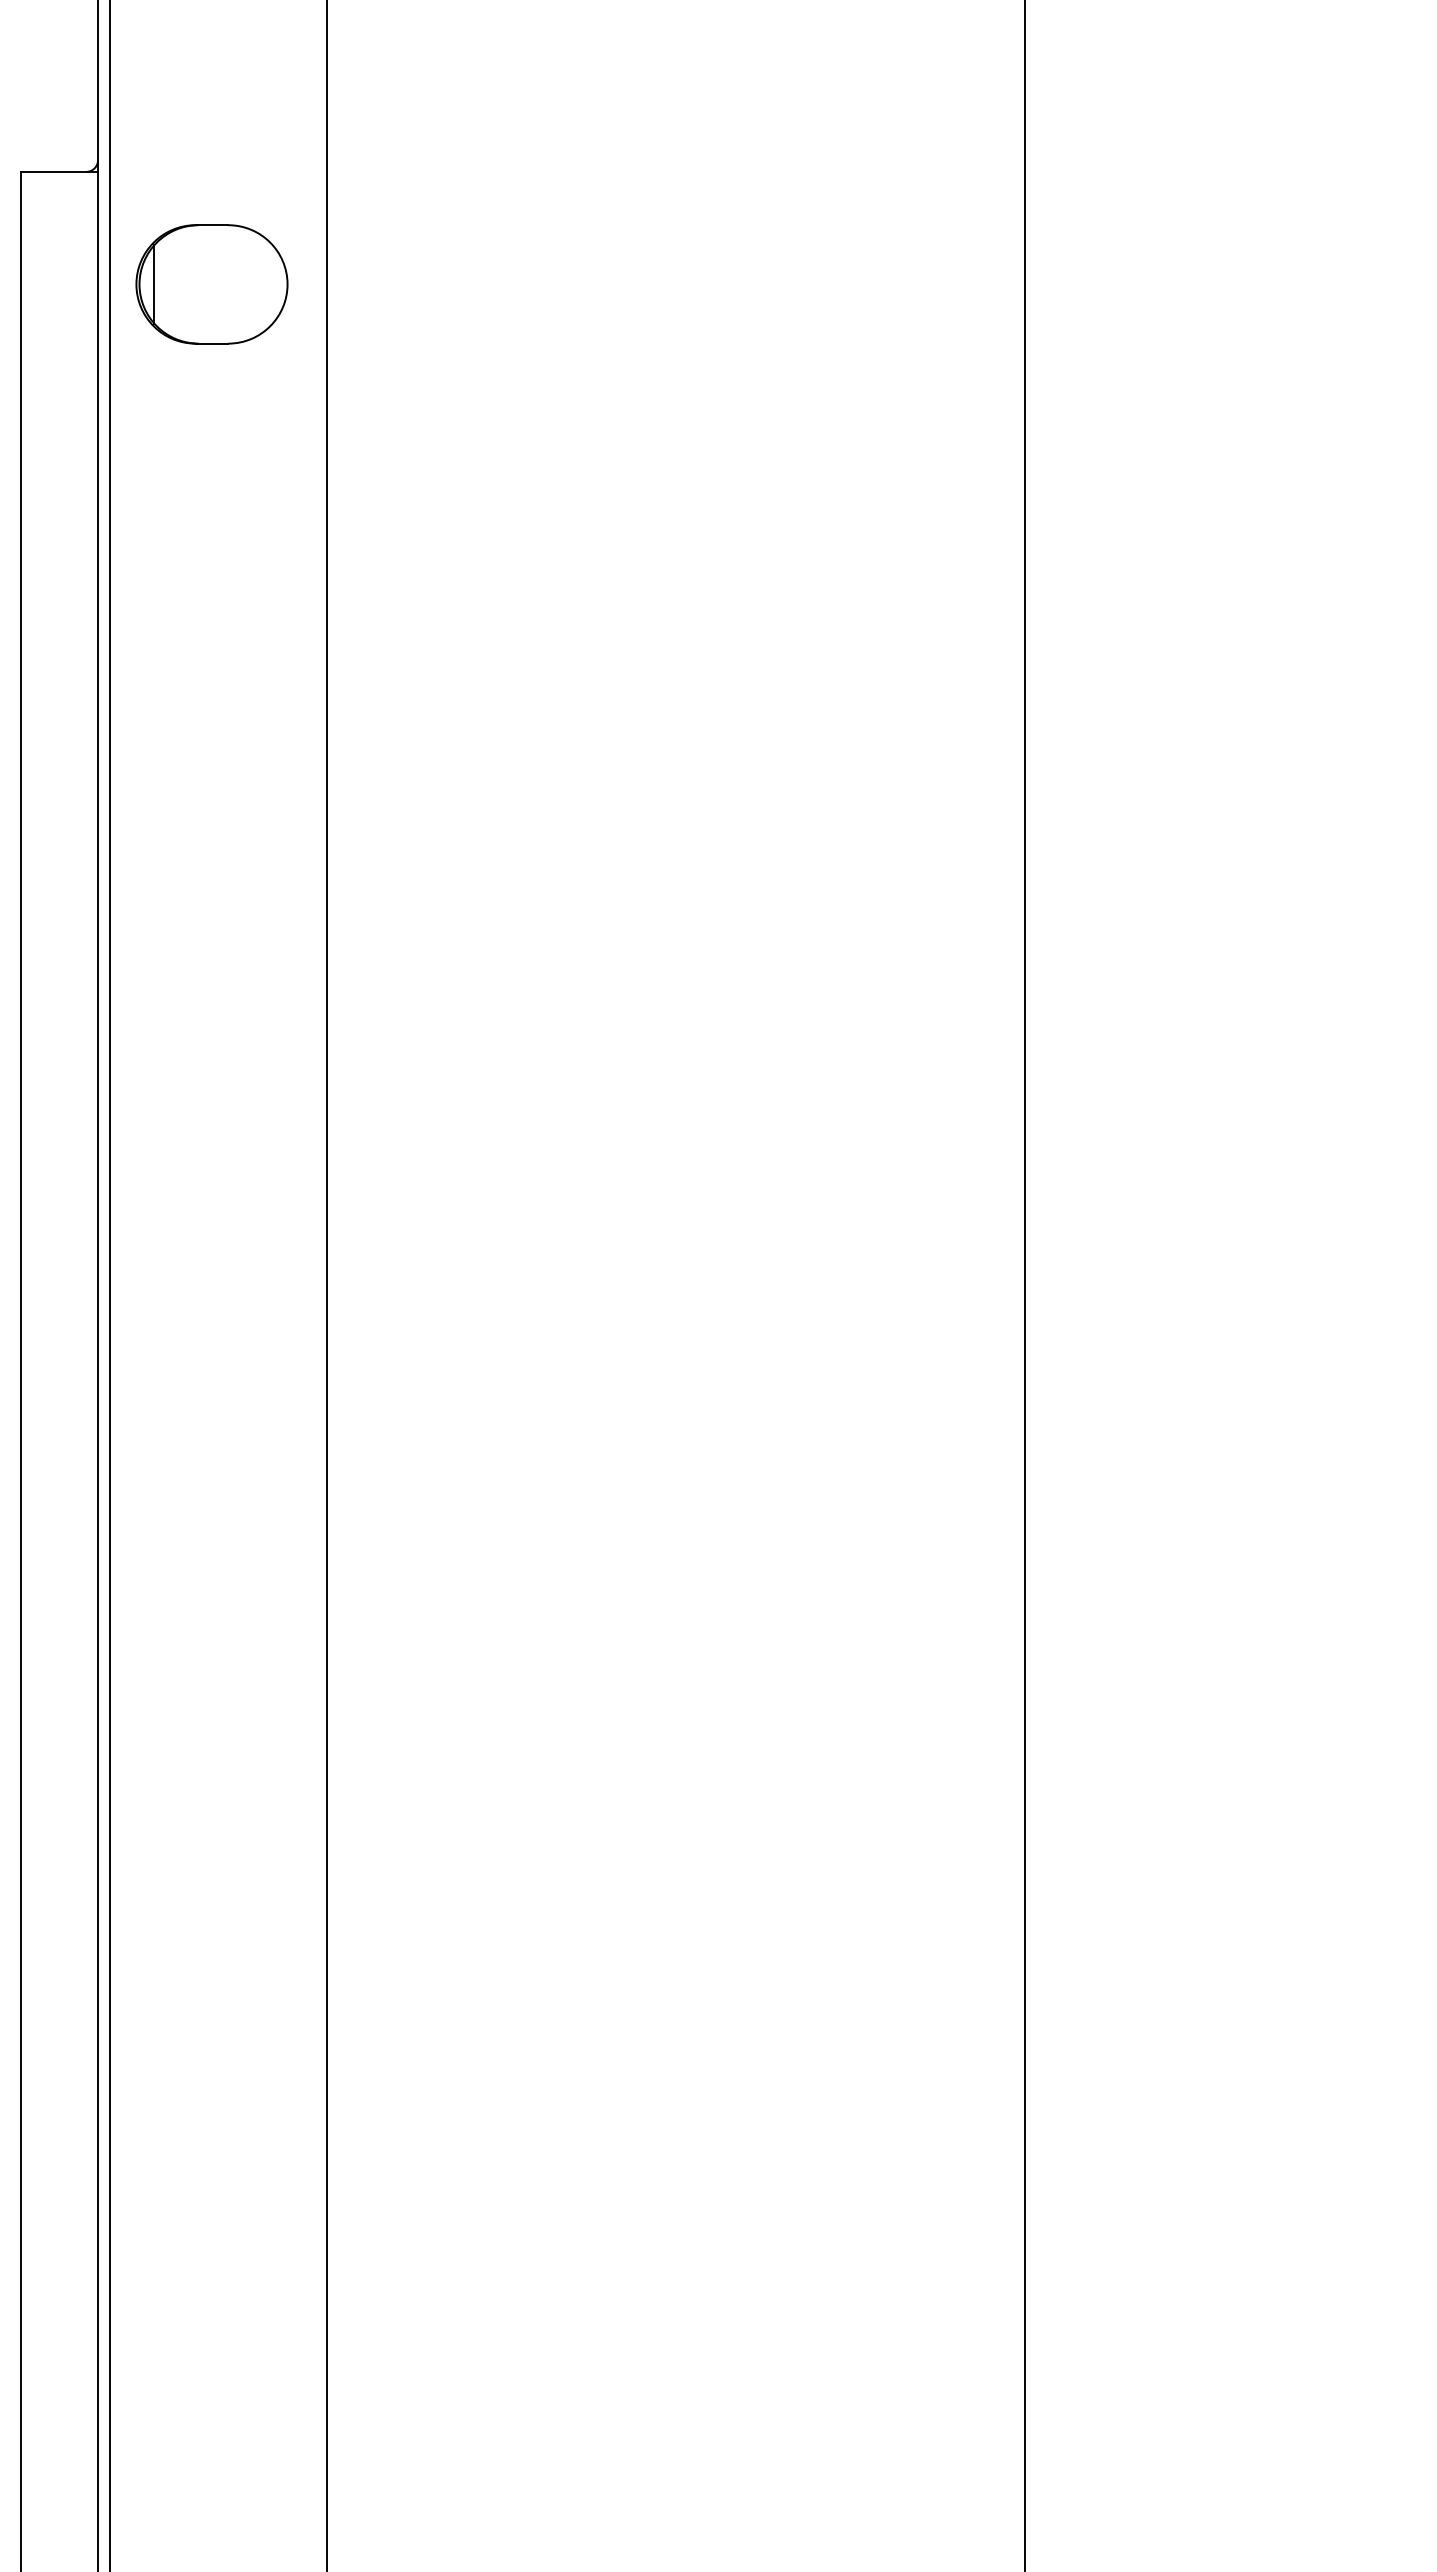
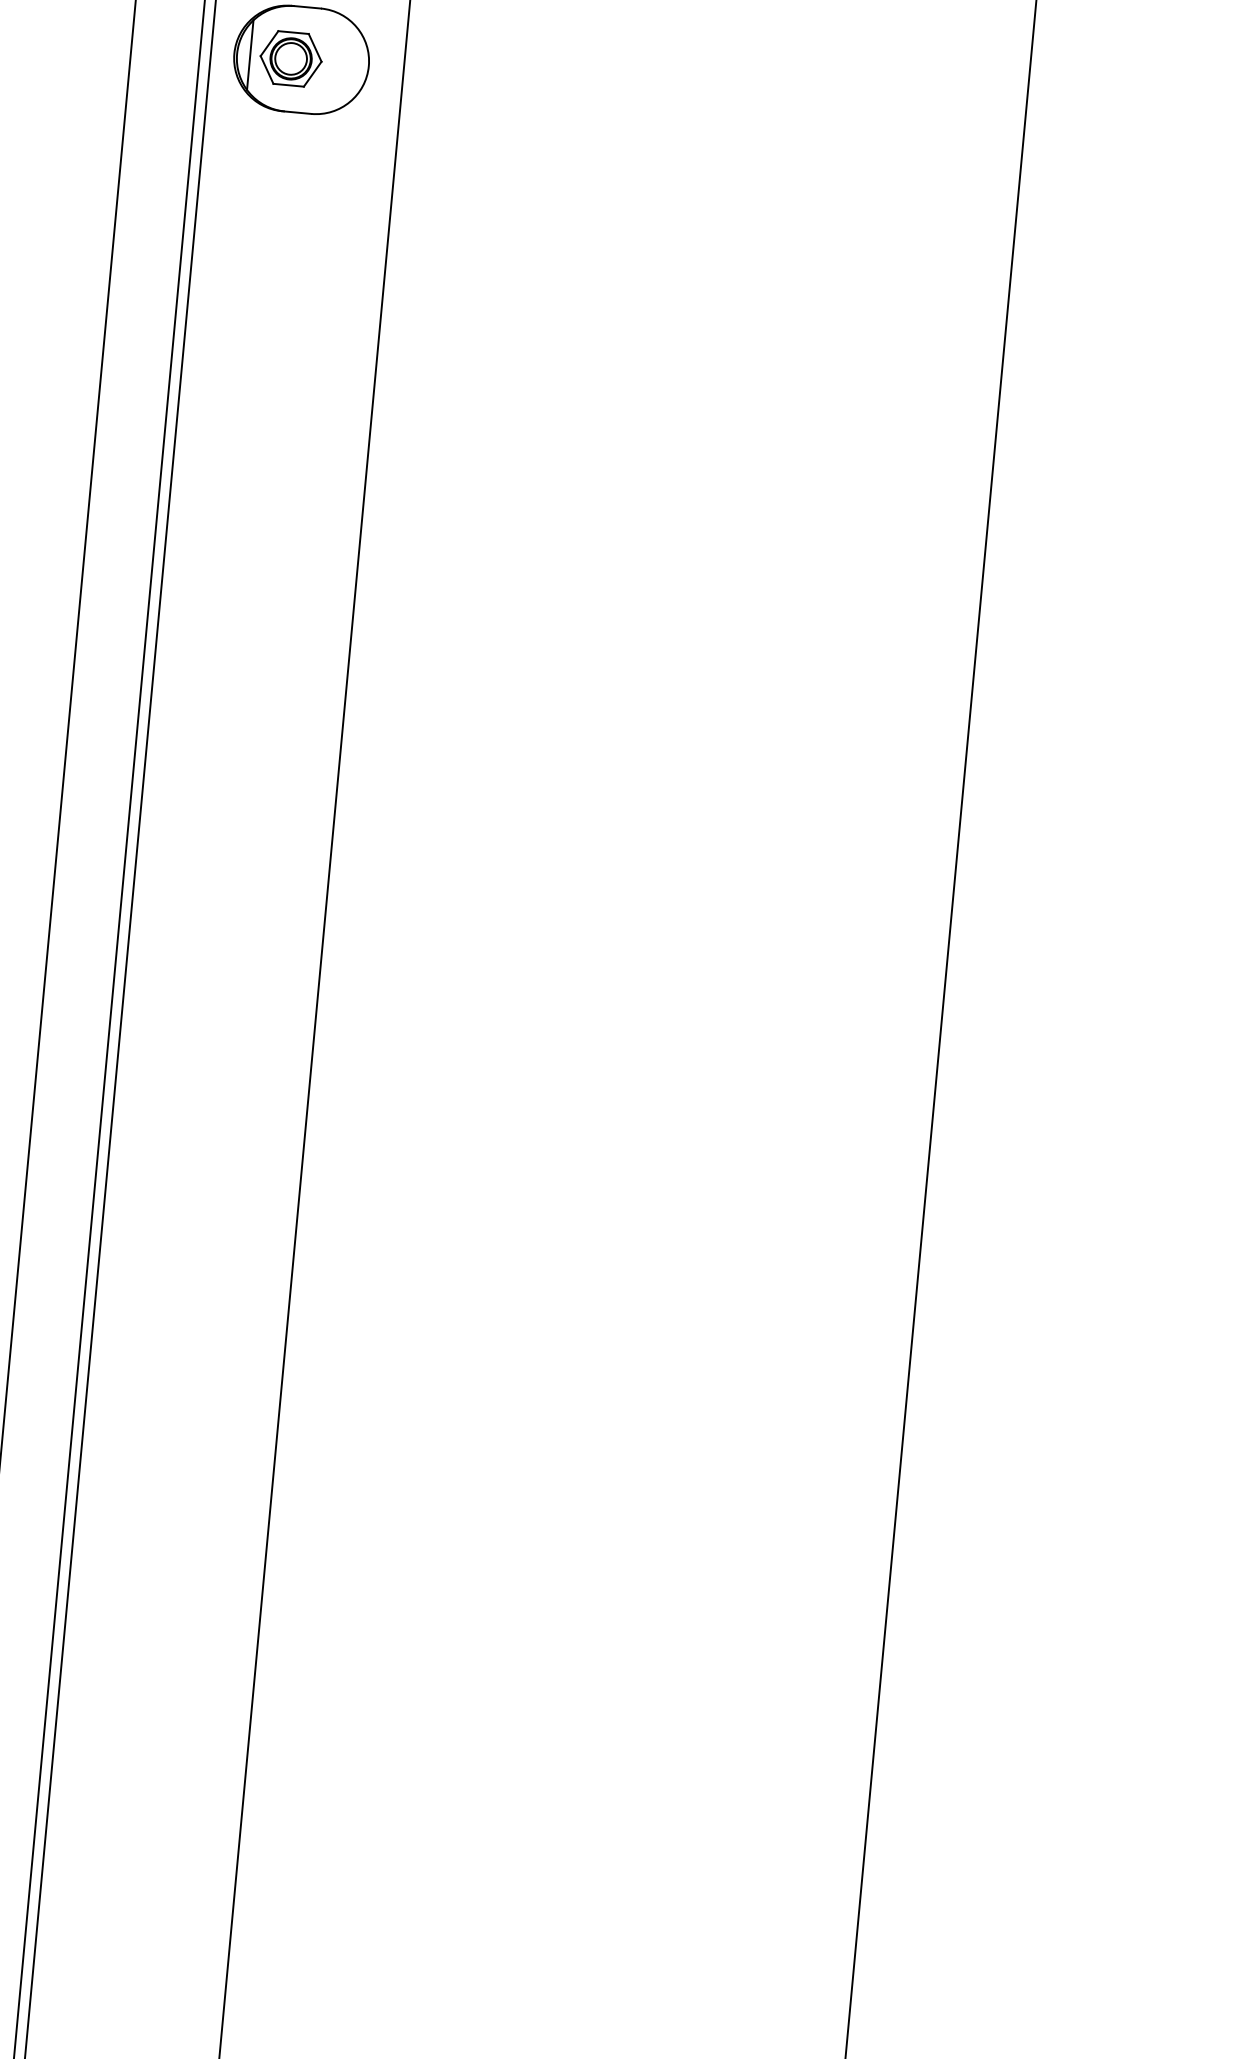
part: (199, 284) -> (290, 58), added

